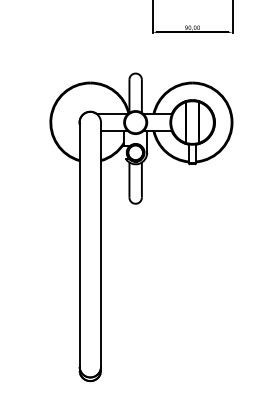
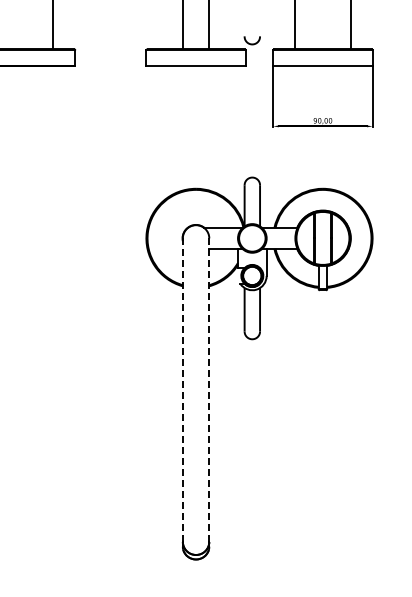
line: (79, 245) -> (182, 390), solid -> dashed
line: (101, 245) -> (209, 390), solid -> dashed

